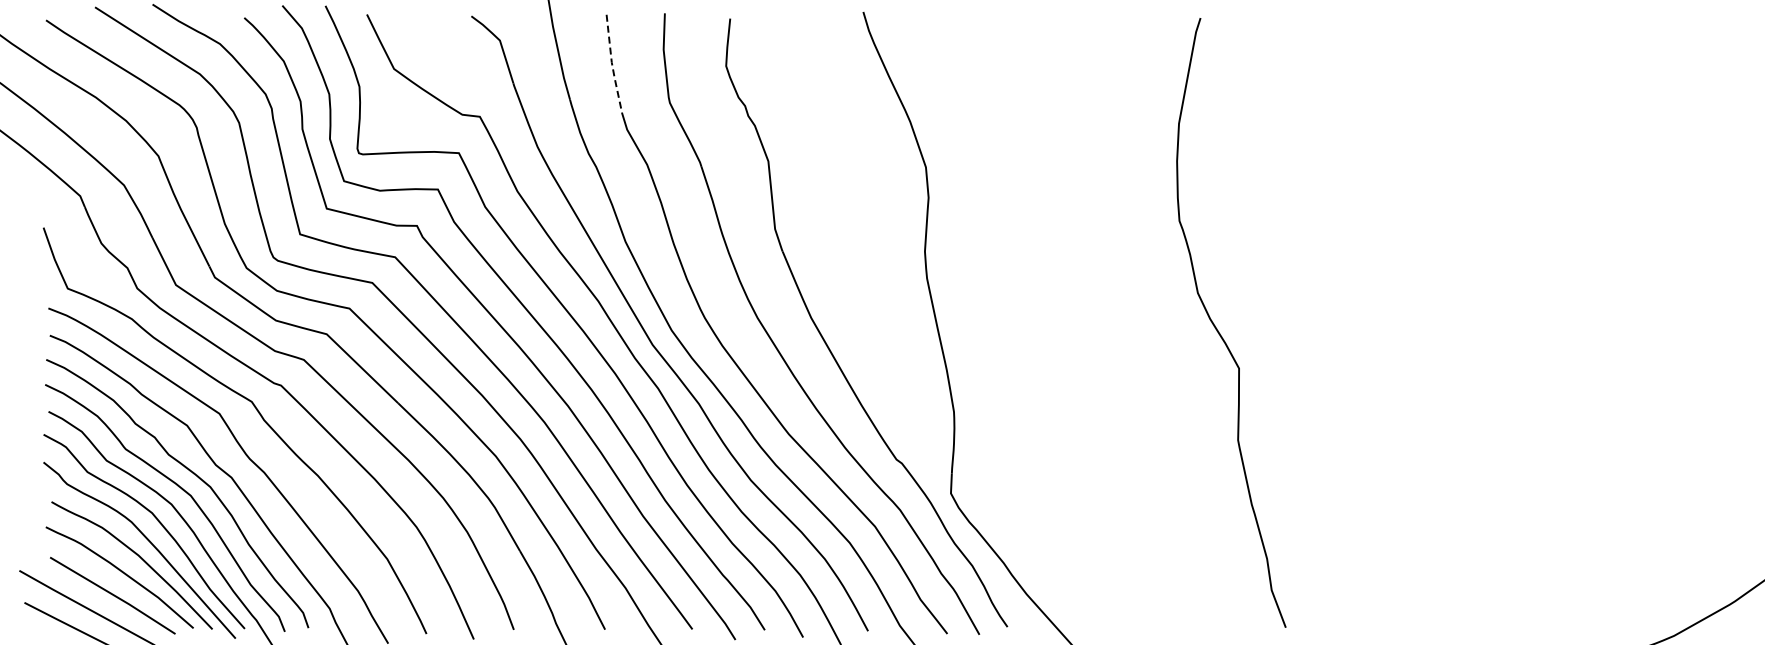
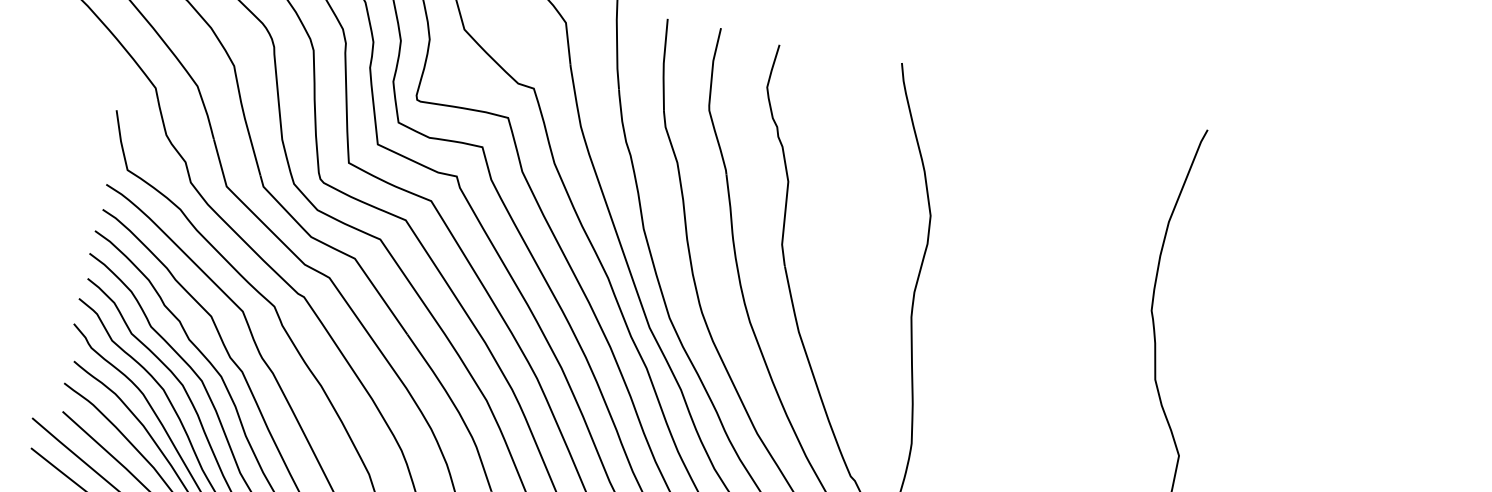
line: (612, 64) -> (664, 65), dashed -> solid

